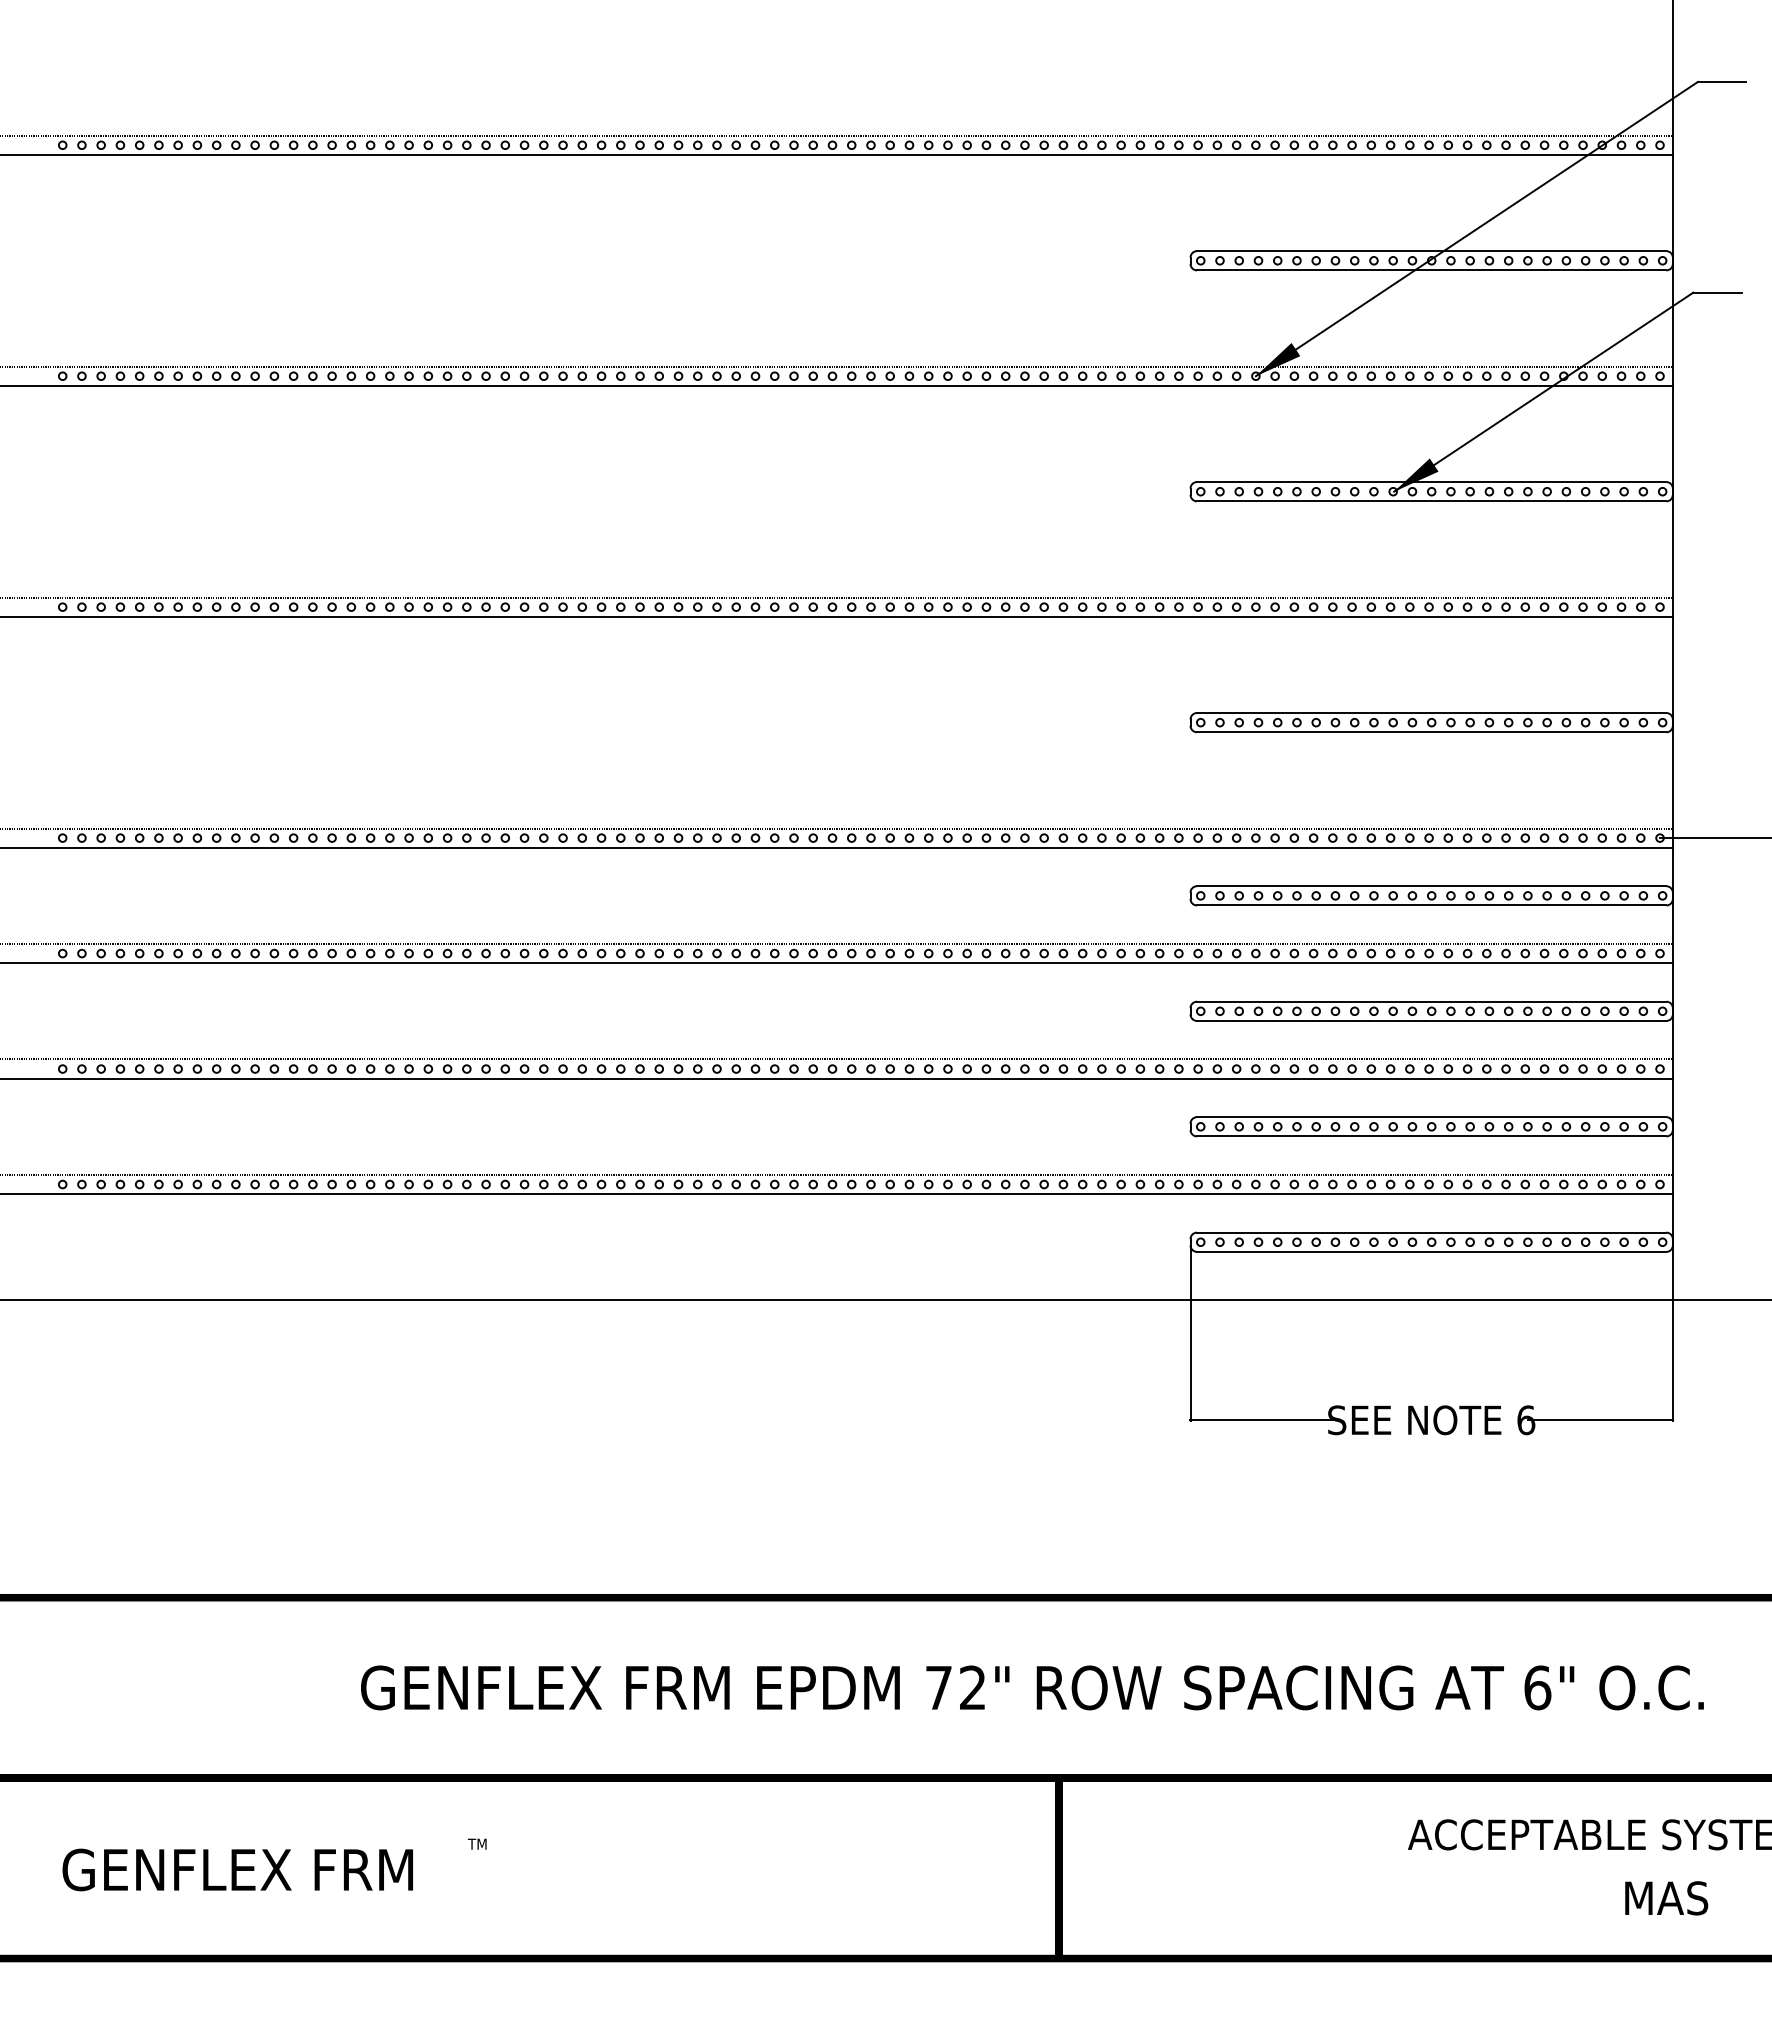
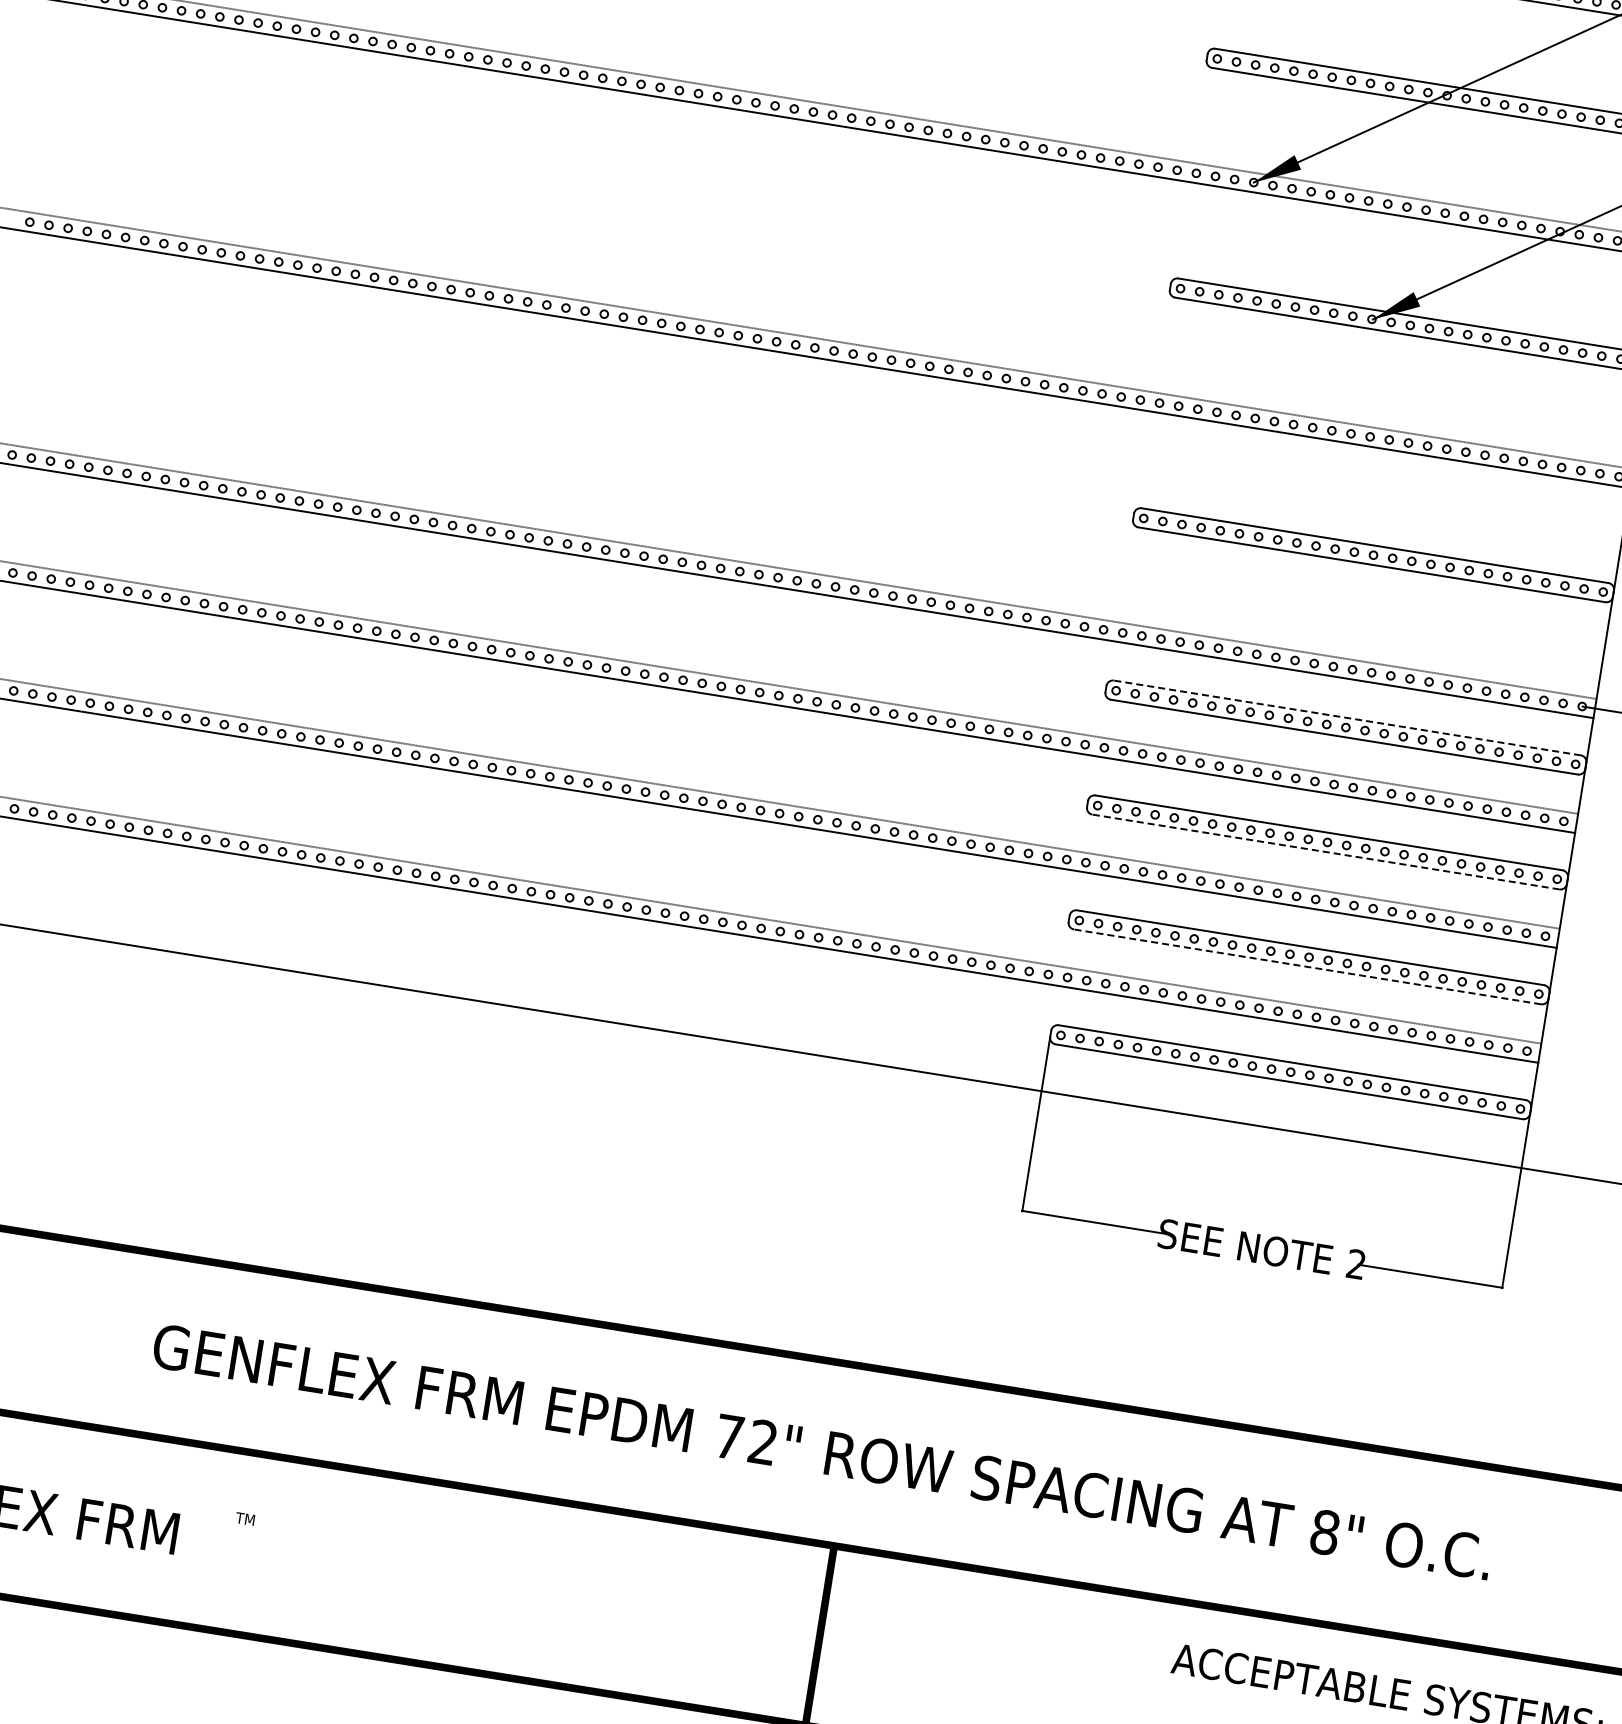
line: (1431, 886) -> (1347, 718), solid -> dashed
line: (1431, 1020) -> (1325, 851), solid -> dashed
line: (1431, 1136) -> (1307, 966), solid -> dashed
text: (1526, 1420) -> (1356, 1264), 6 -> 2
text: (1537, 1687) -> (1325, 1532), 6" -> 8"

